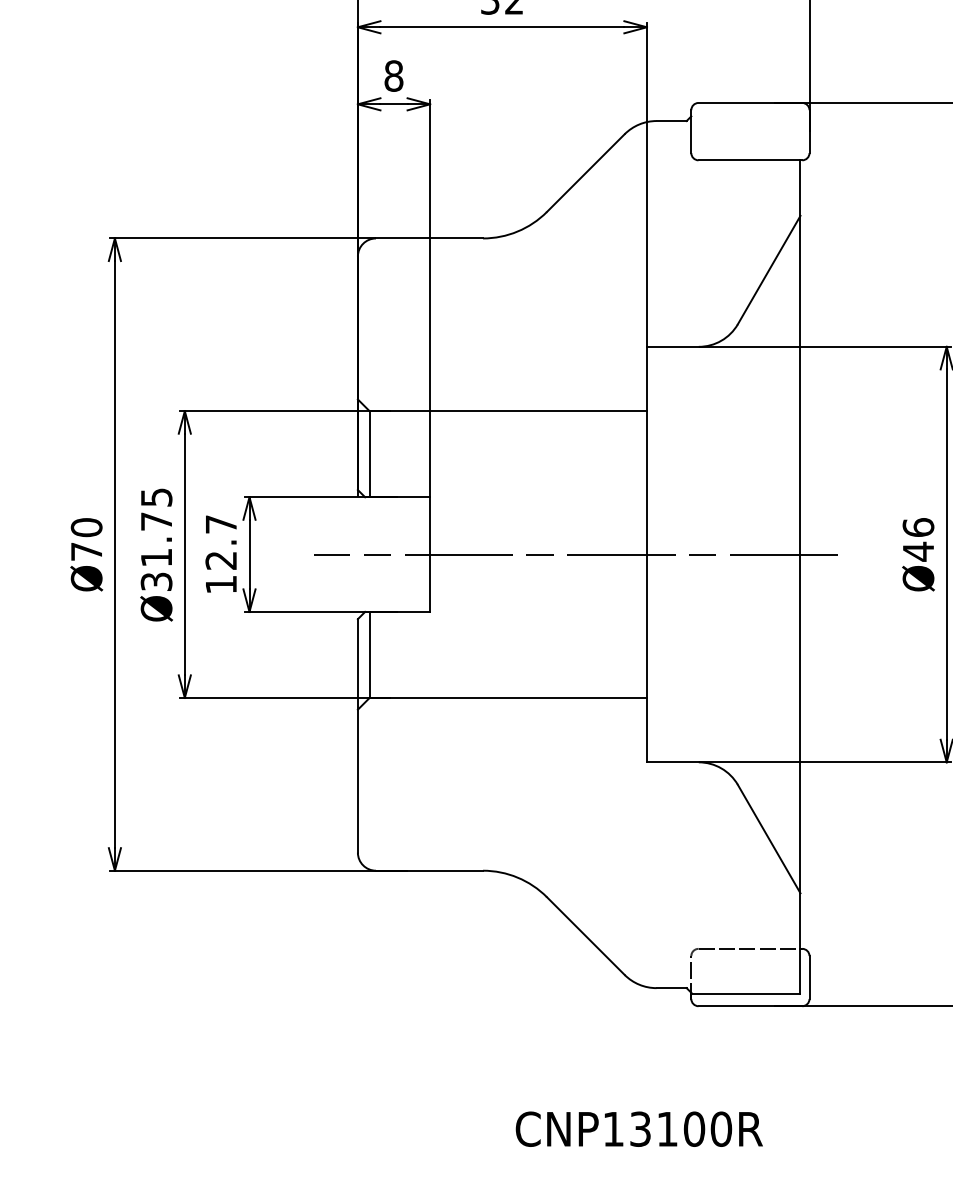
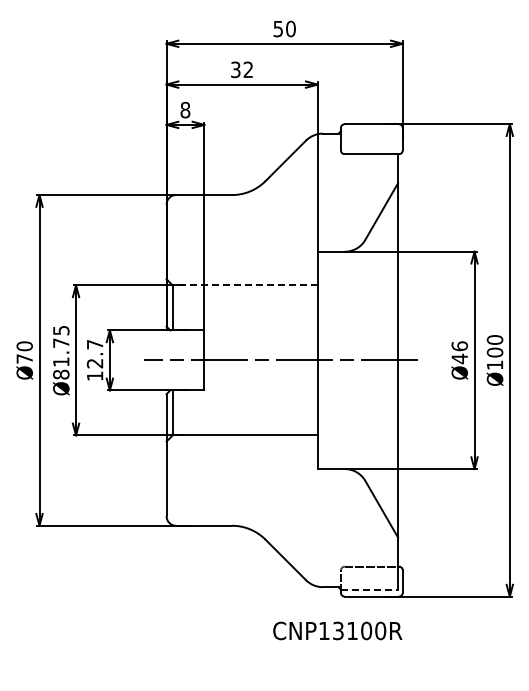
line: (508, 411) -> (245, 285), solid -> dashed
text: (156, 581) -> (61, 374), Ø31.75 -> Ø81.75
line: (747, 994) -> (370, 590), solid -> dashed
text: (638, 1128) -> (337, 630), moved

